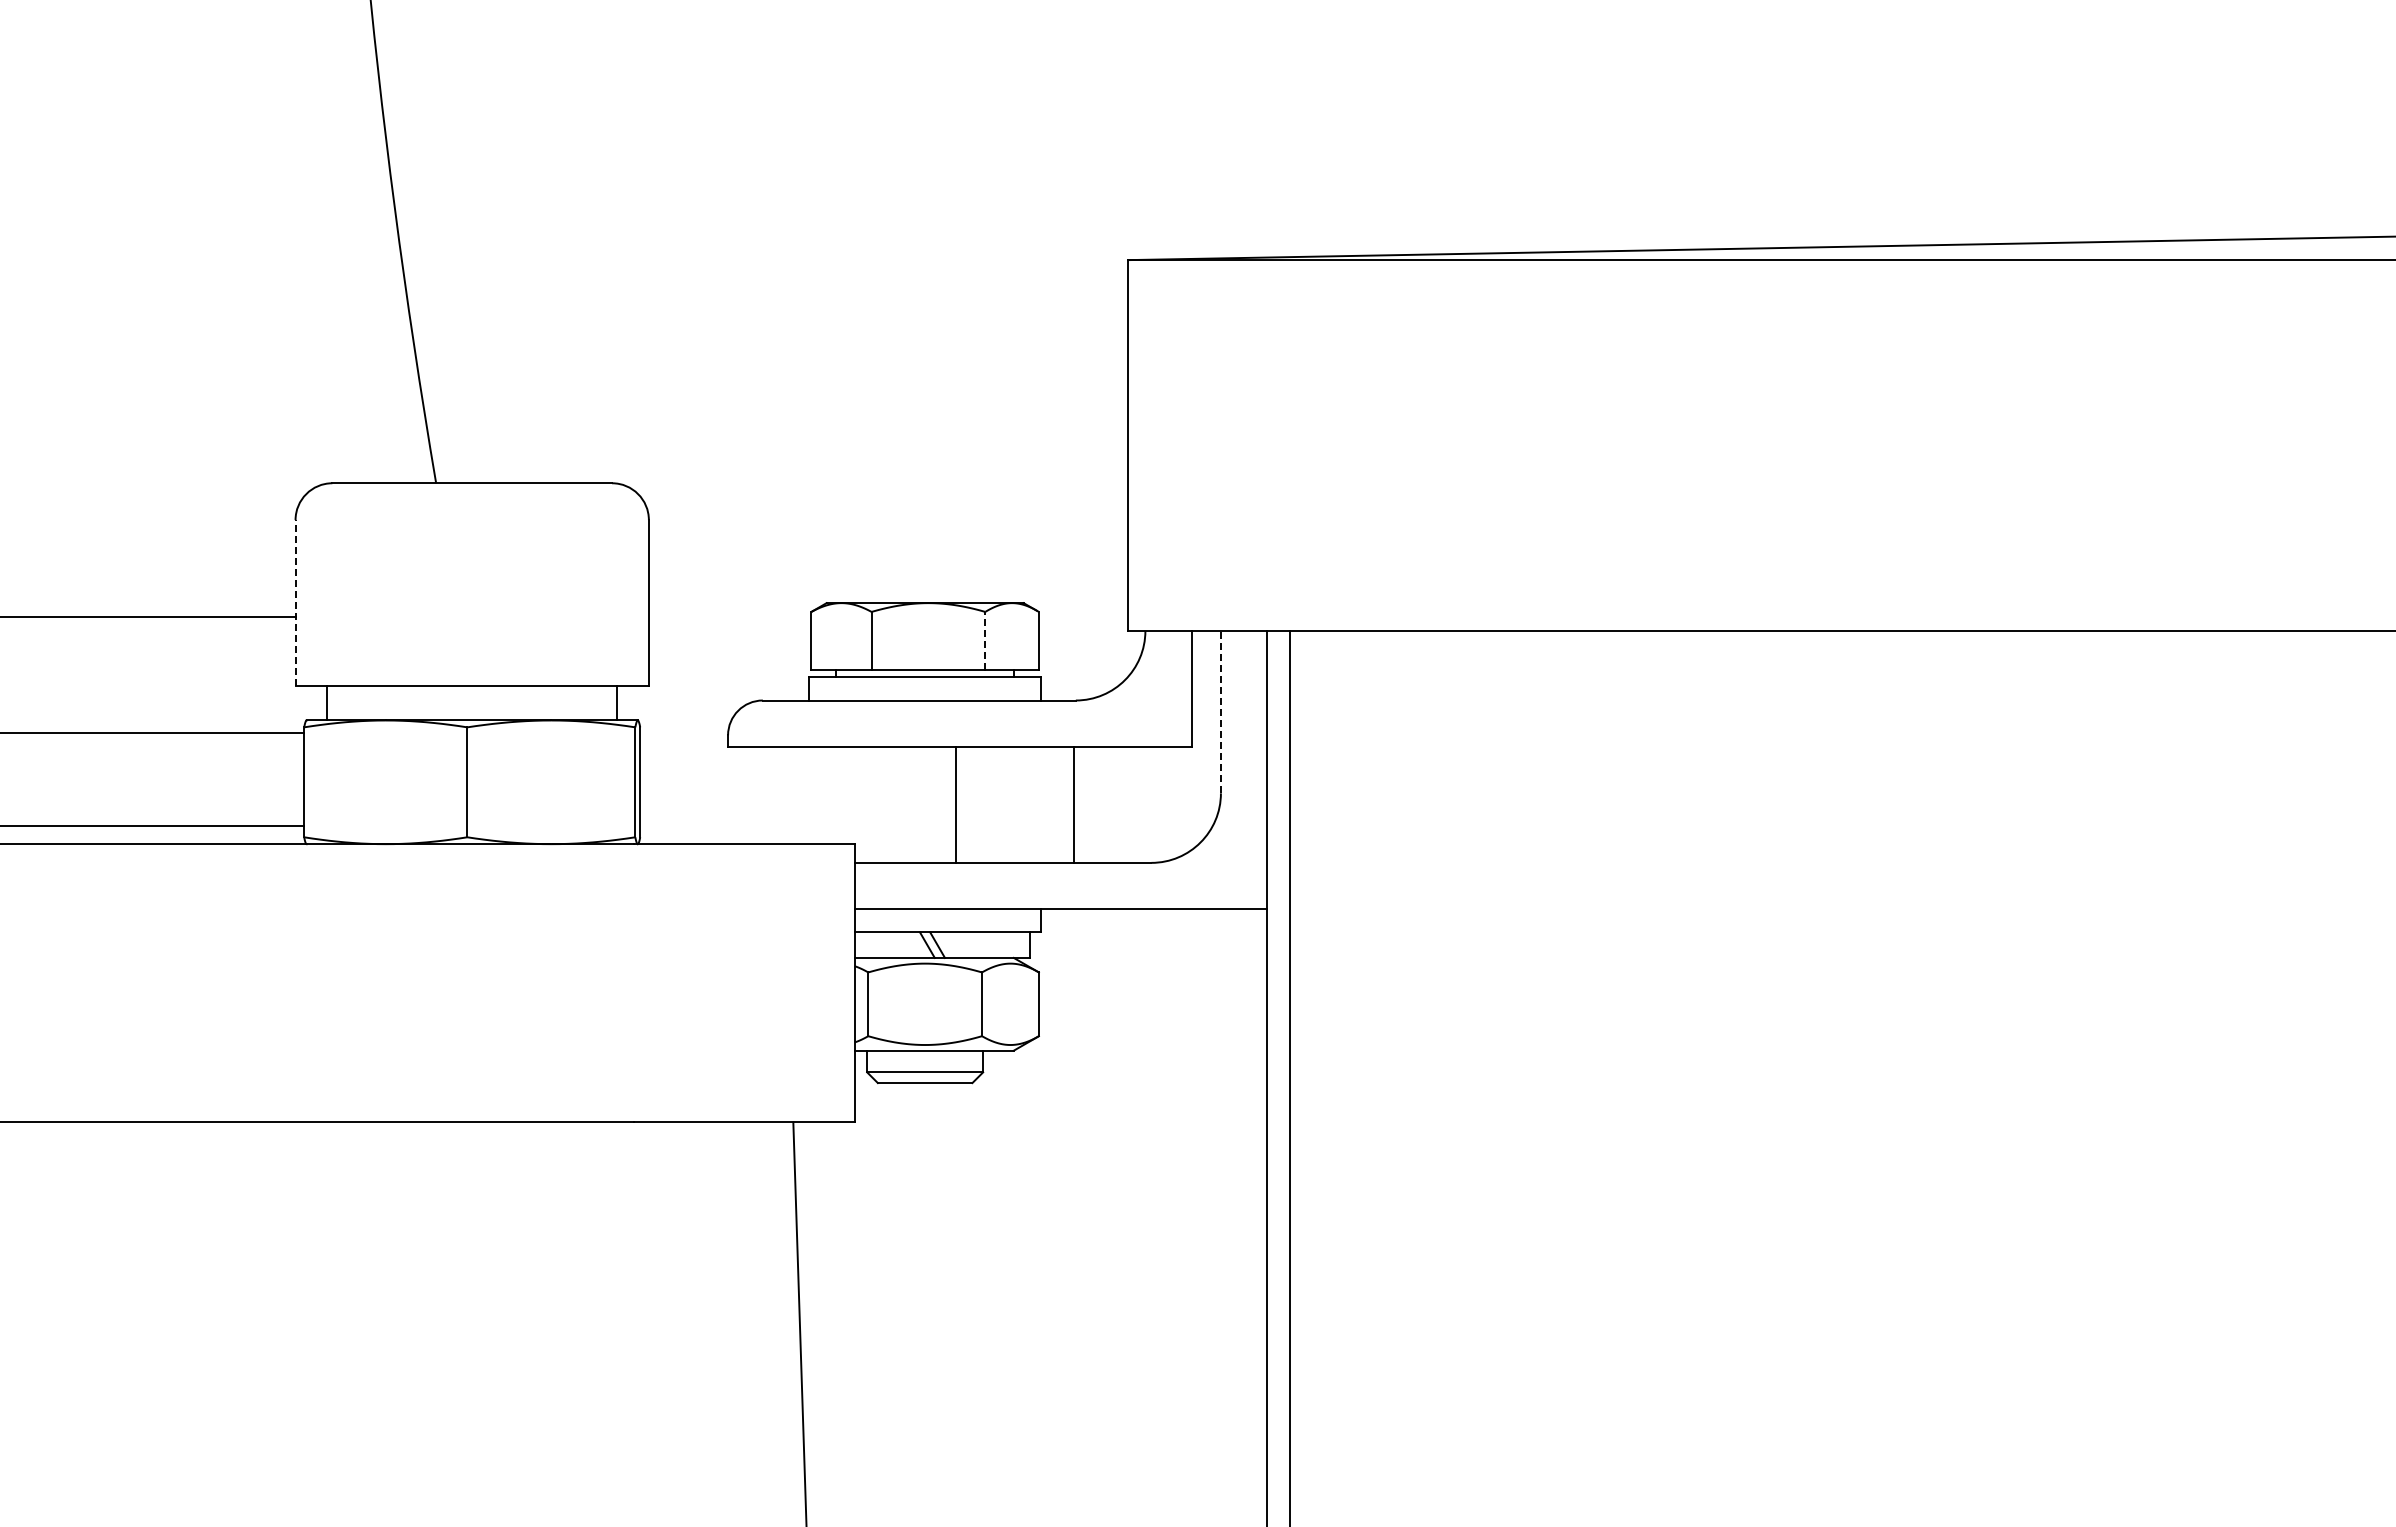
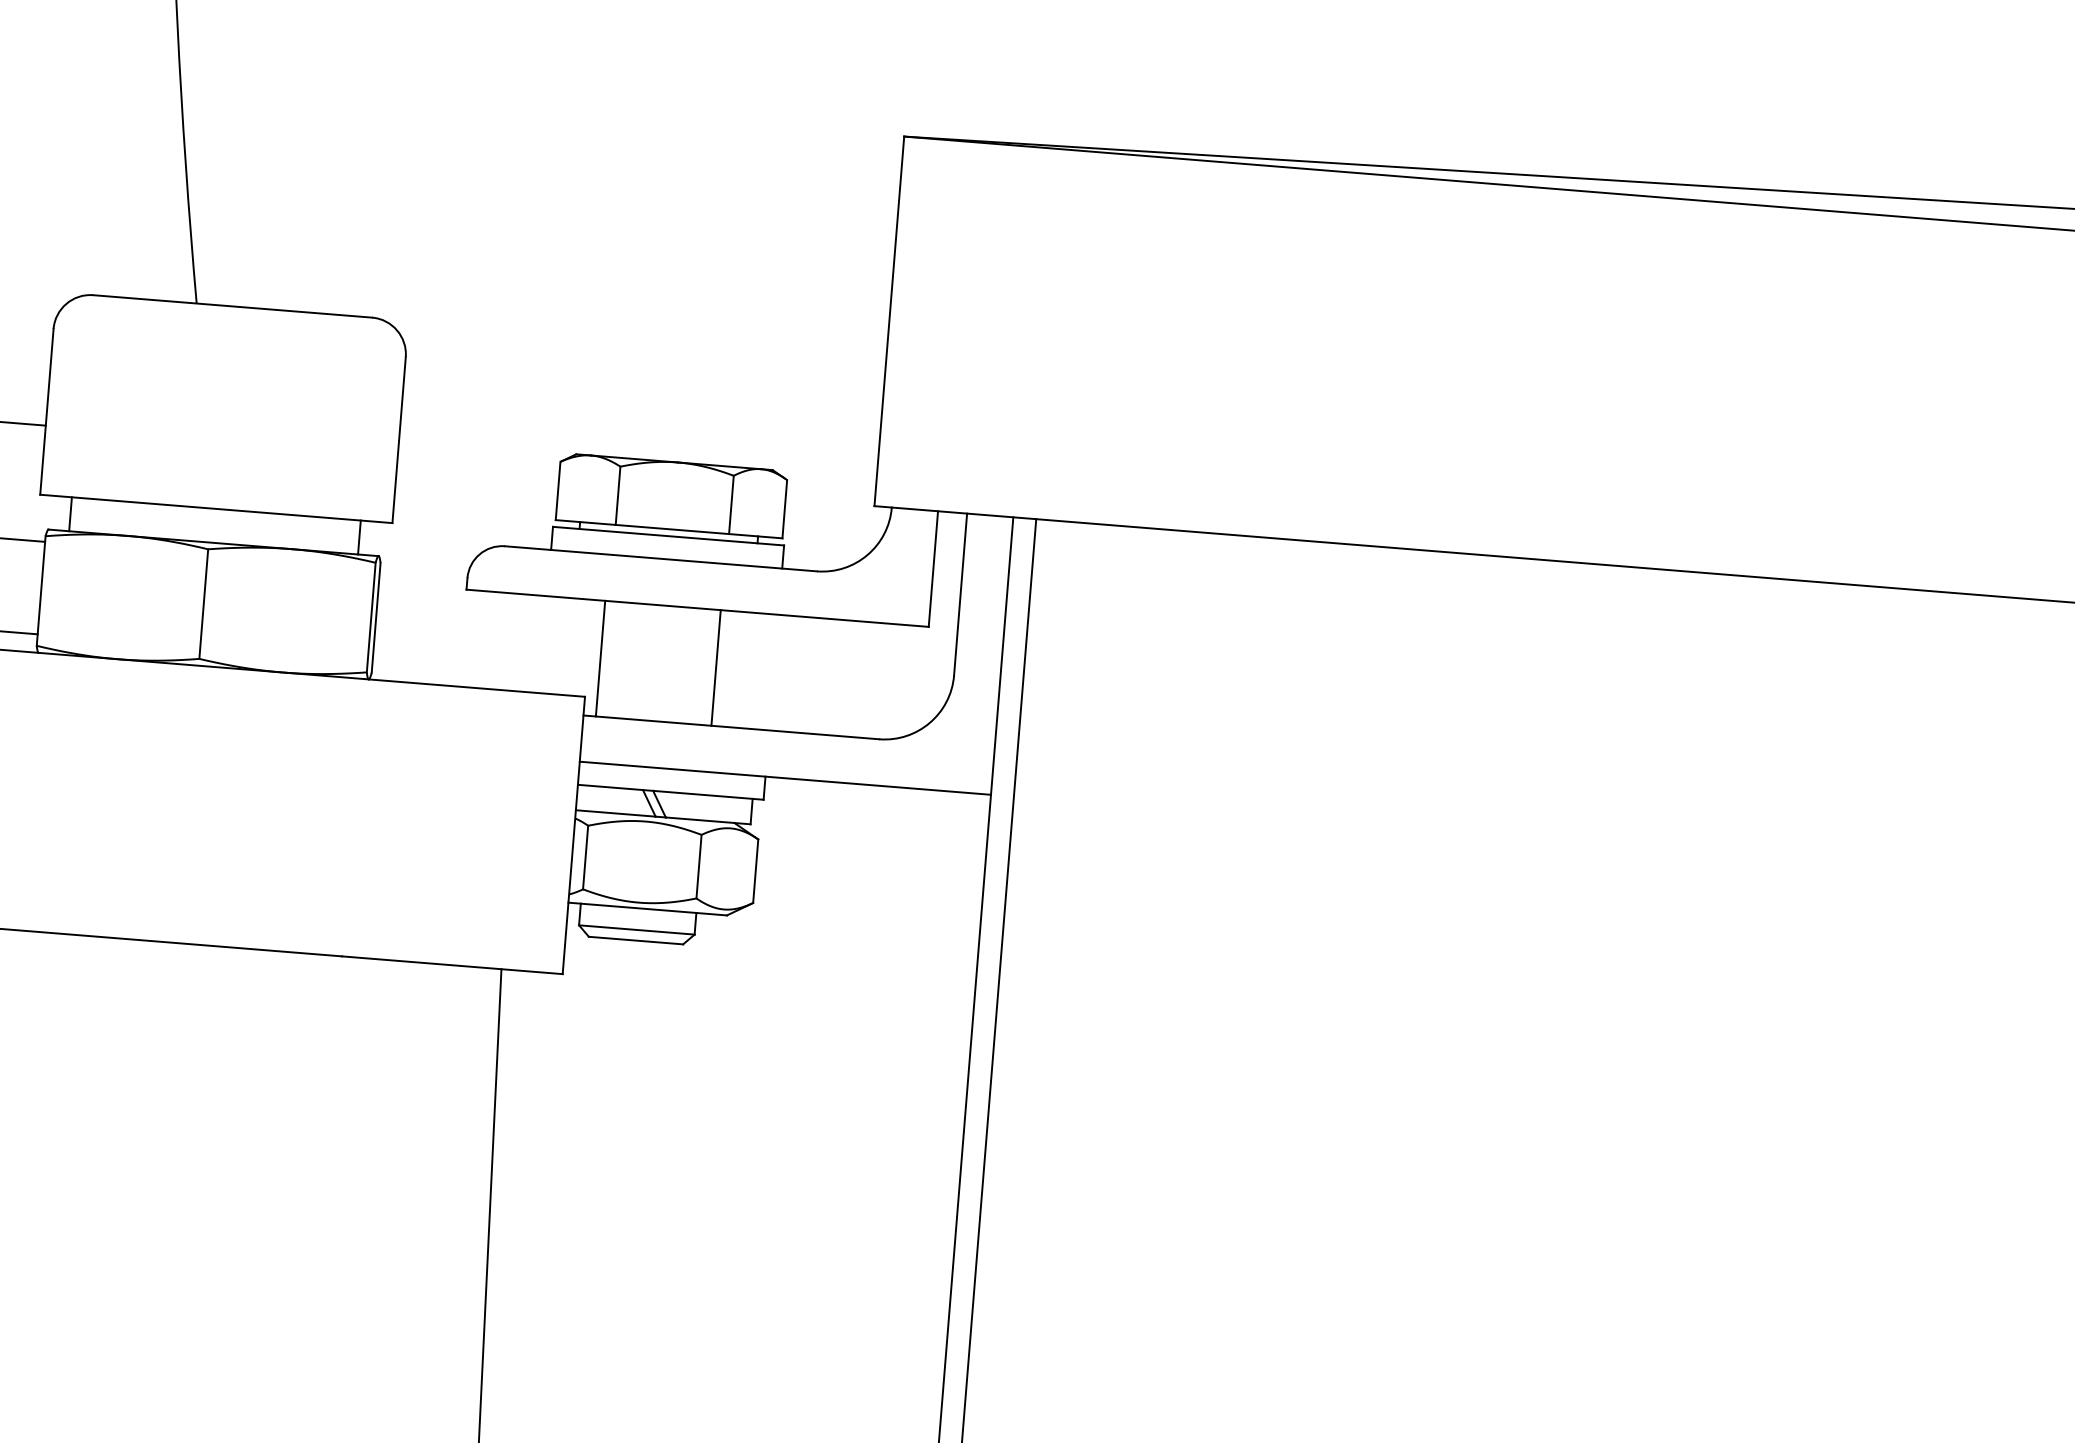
line: (295, 602) -> (46, 411), dashed -> solid
line: (985, 640) -> (731, 504), dashed -> solid
line: (1220, 711) -> (960, 593), dashed -> solid
line: (956, 804) -> (600, 658), moved
line: (1074, 804) -> (716, 667), moved

